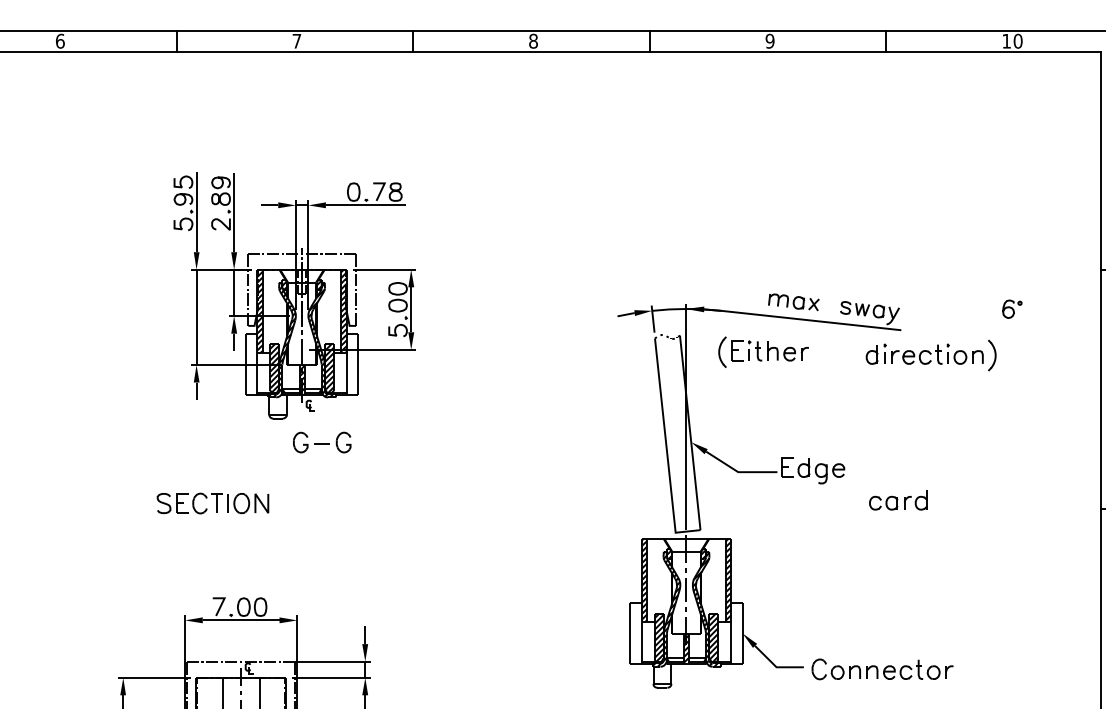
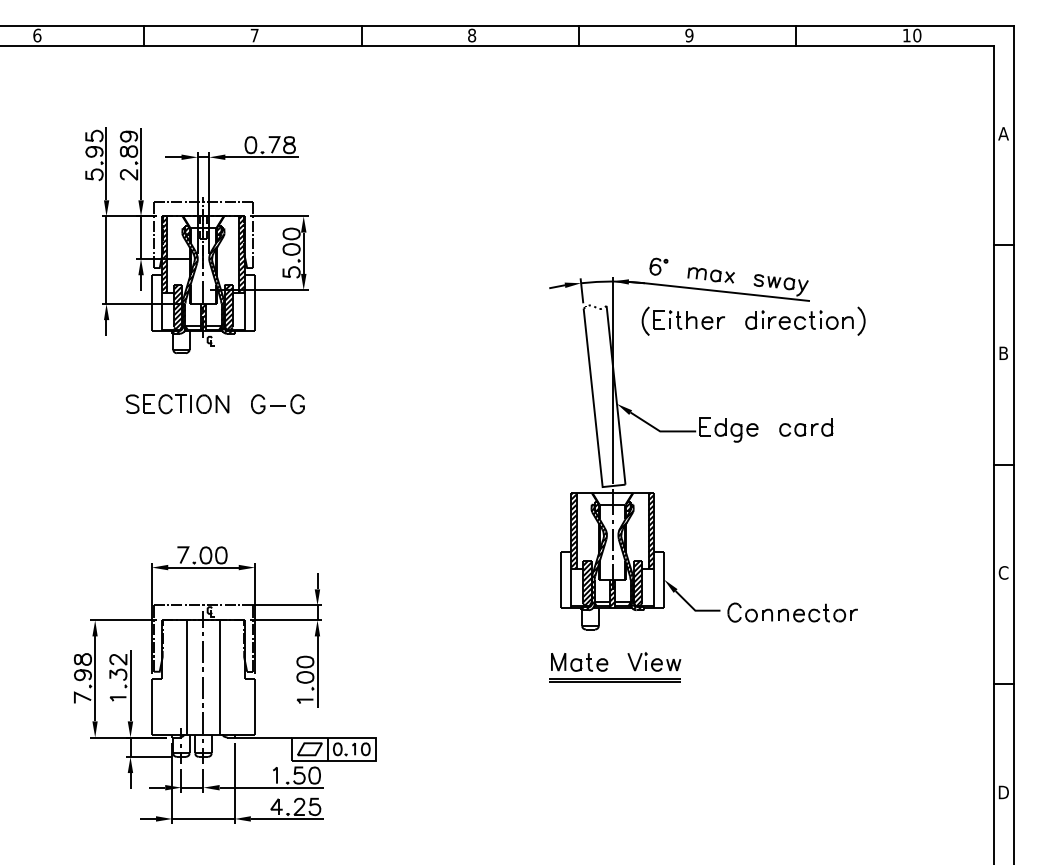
part: (294, 295) -> (196, 240), moved
part: (1011, 308) -> (658, 266), moved
part: (931, 354) -> (805, 320), moved
part: (898, 500) -> (806, 427), moved
part: (212, 503) -> (177, 404), moved

